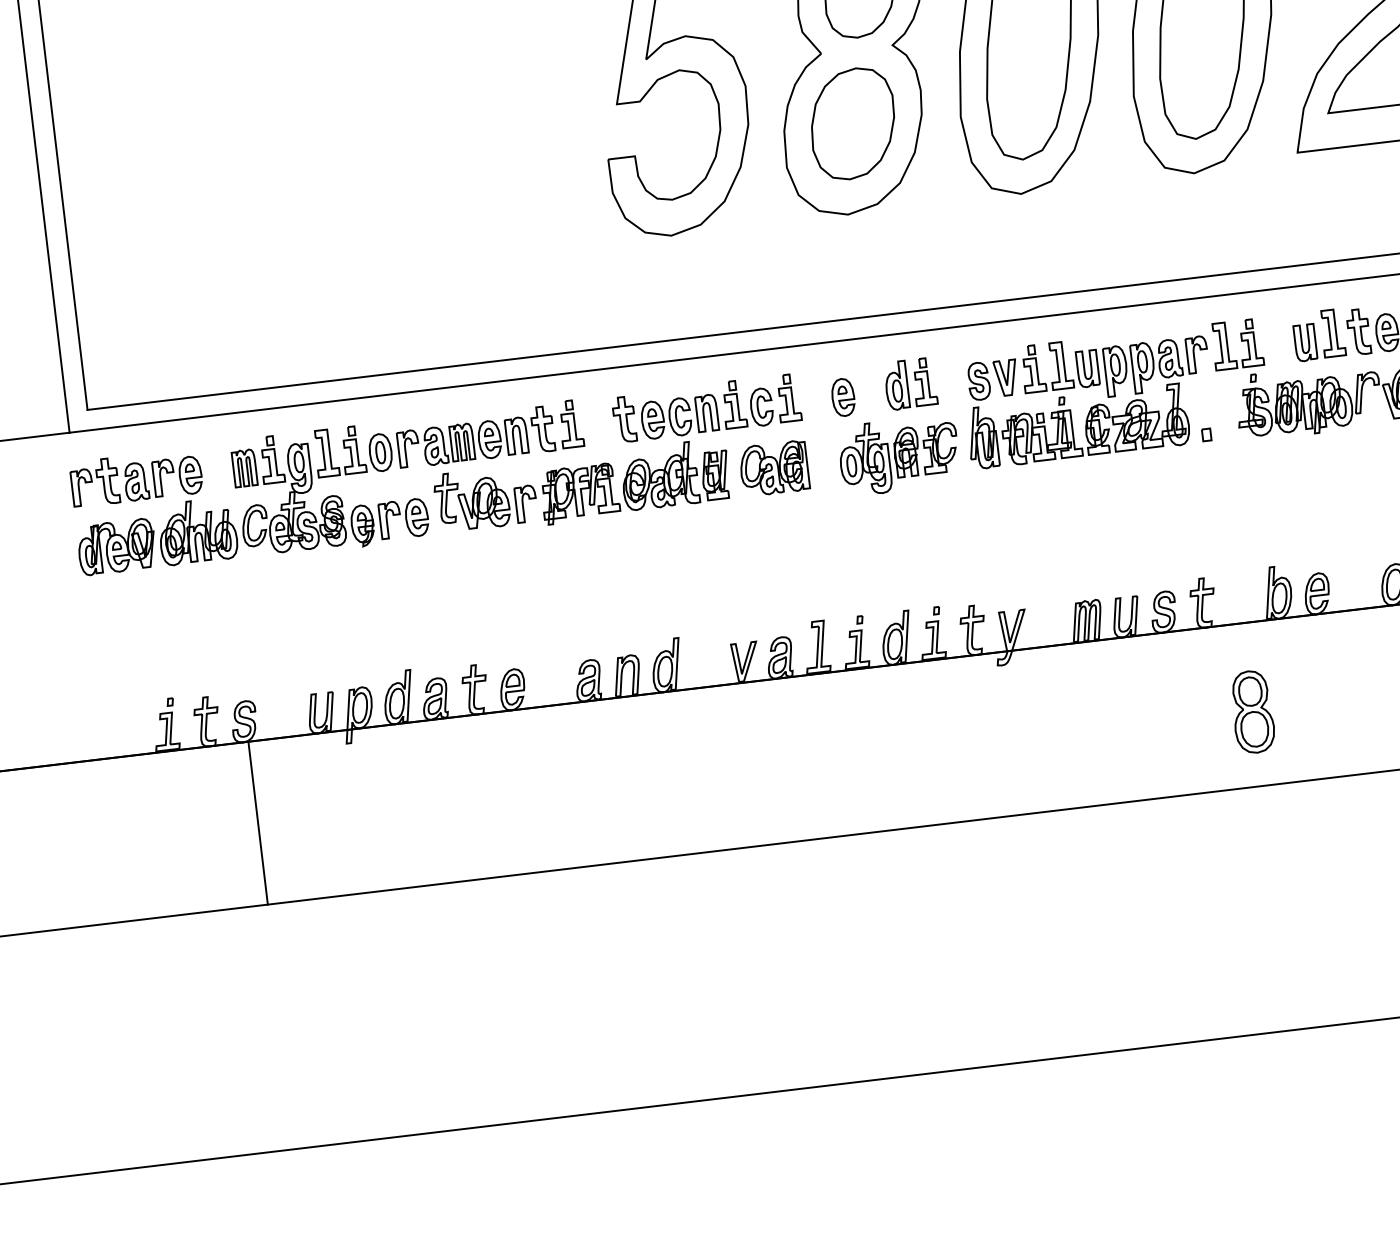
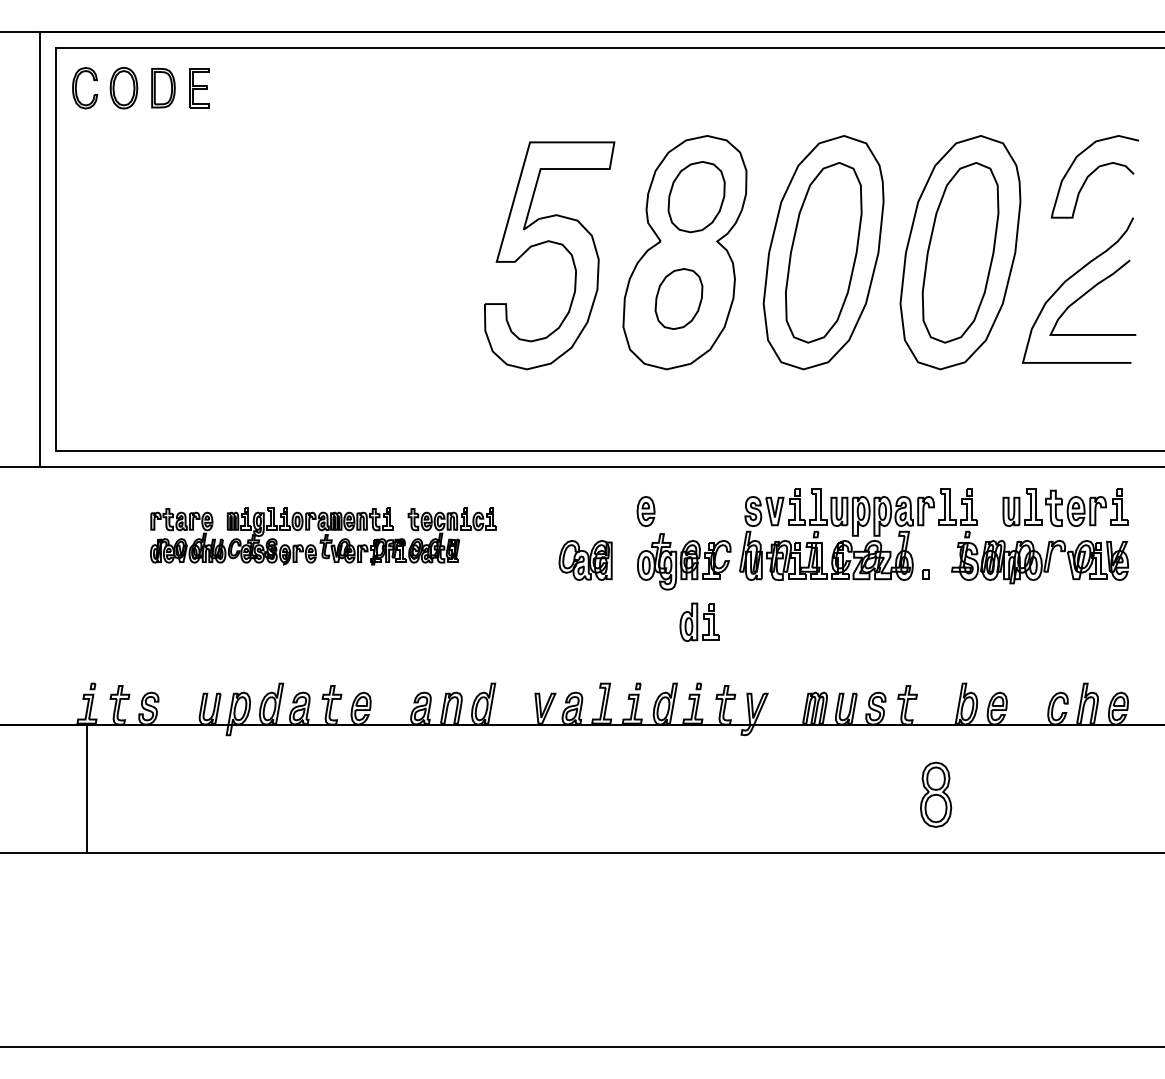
part: (852, 123) -> (678, 298), size x0.7
part: (910, 383) -> (699, 621), moved
part: (439, 477) -> (323, 536), size x0.6
line: (258, 822) -> (87, 788), moved

